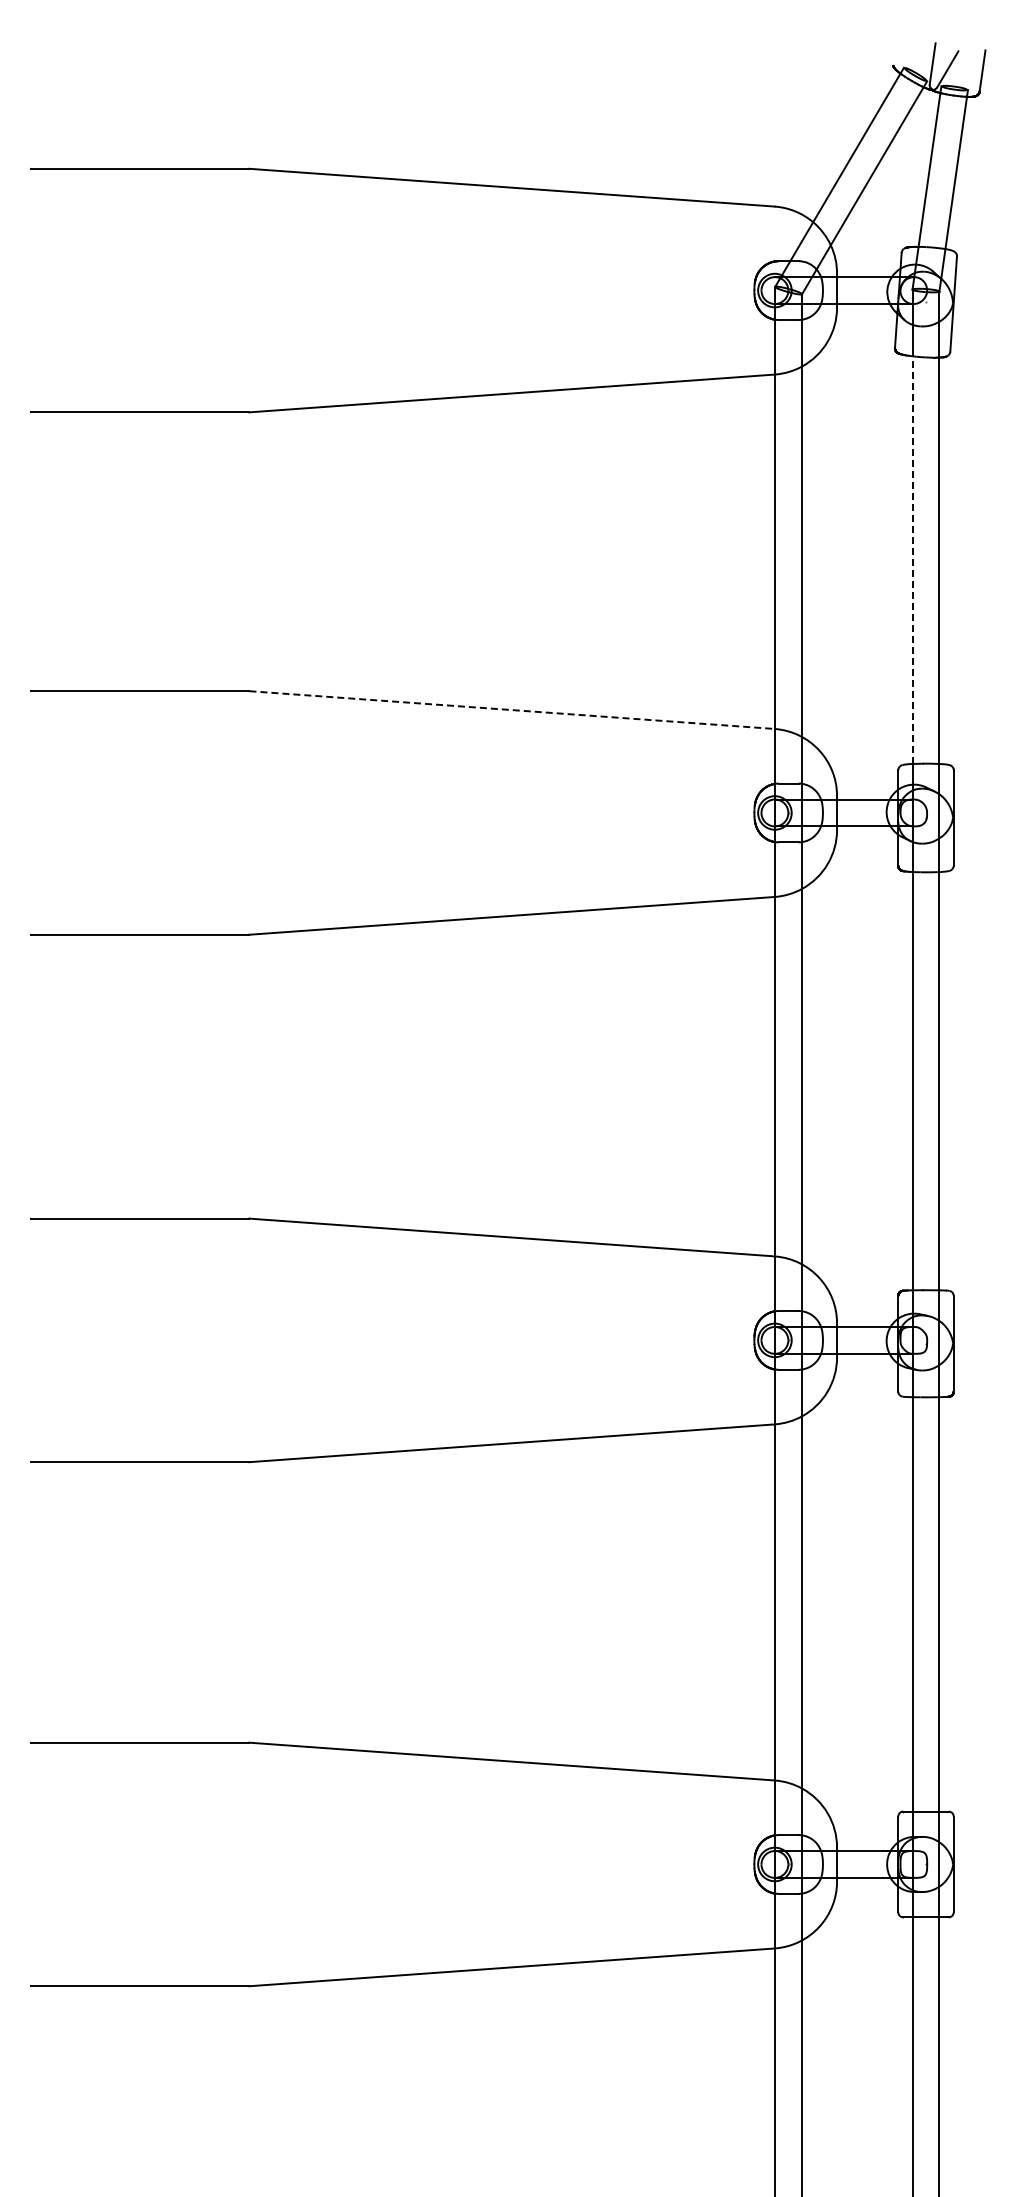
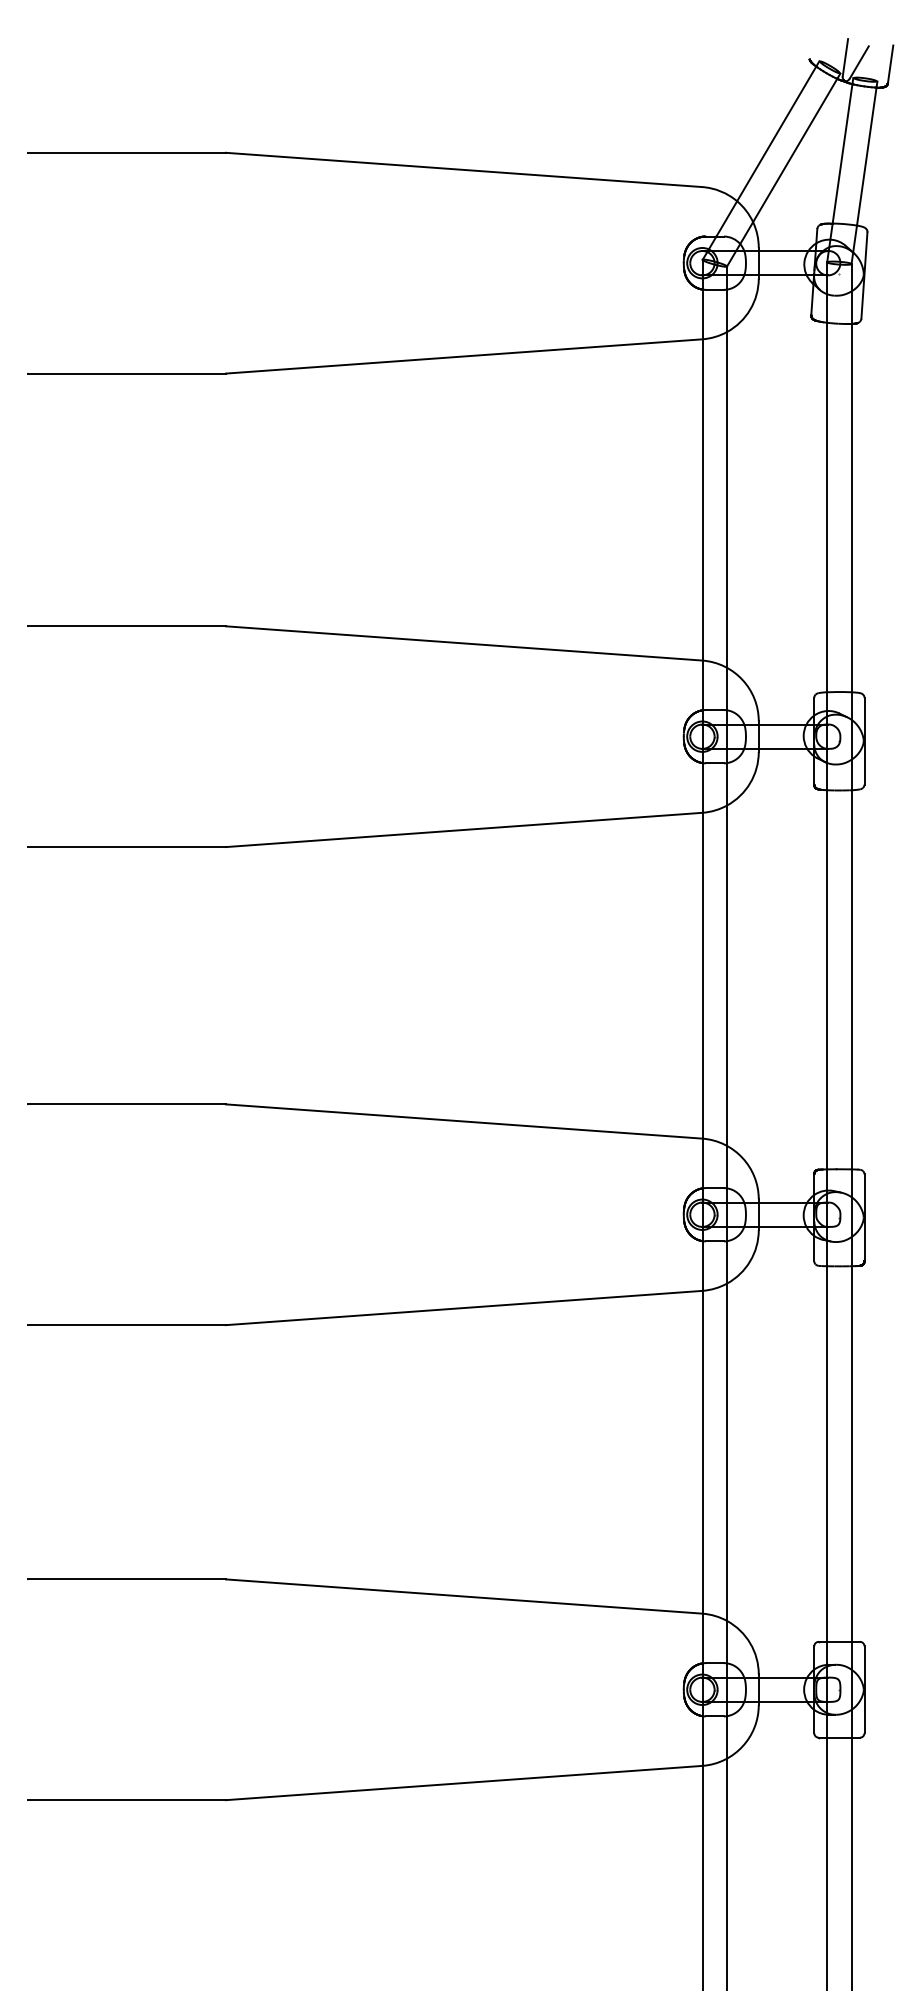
line: (912, 560) -> (827, 507), dashed -> solid
line: (512, 710) -> (464, 643), dashed -> solid

